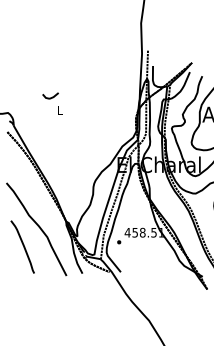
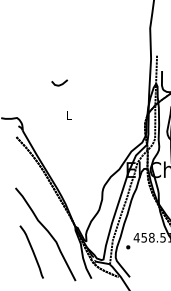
curve: (50, 97) -> (59, 84), moved

